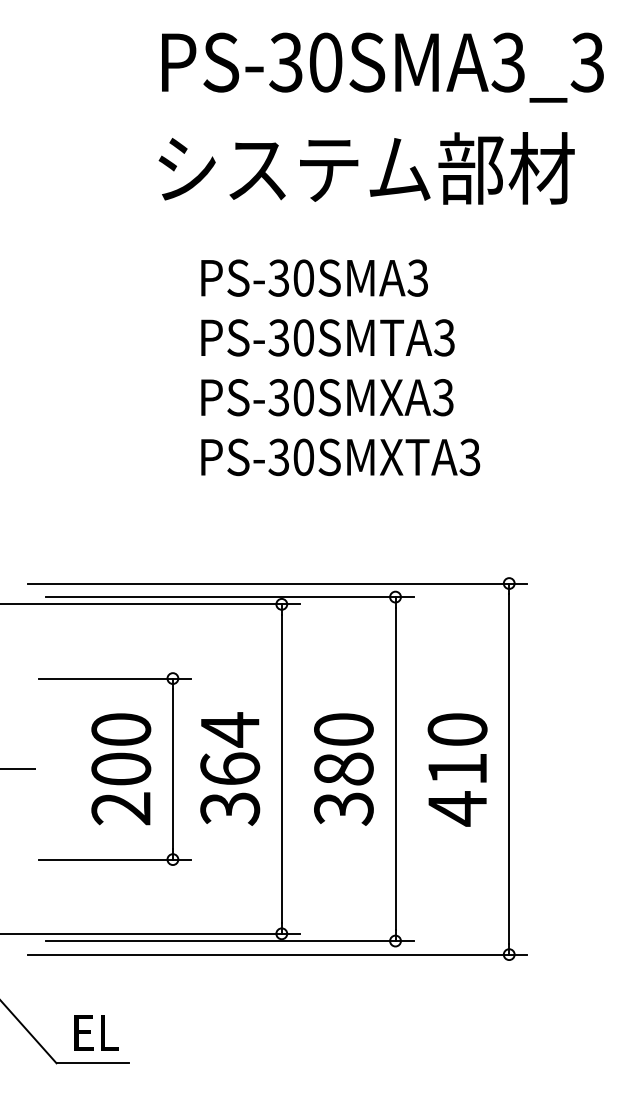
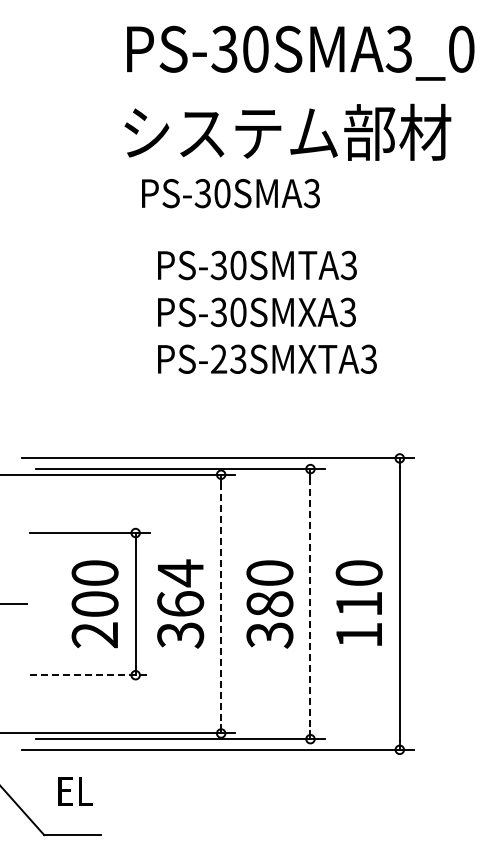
text: (587, 61) -> (461, 48), PS-30SMA3_3 -> PS-30SMA3_0
text: (314, 278) -> (230, 193), moved
text: (291, 456) -> (228, 358), PS-30SMXTA3 -> PS-23SMXTA3
line: (282, 769) -> (221, 604), solid -> dashed
line: (395, 769) -> (310, 604), solid -> dashed
text: (456, 809) -> (358, 635), 410 -> 110
line: (115, 859) -> (90, 675), solid -> dashed
text: (96, 1033) -> (75, 791), moved

